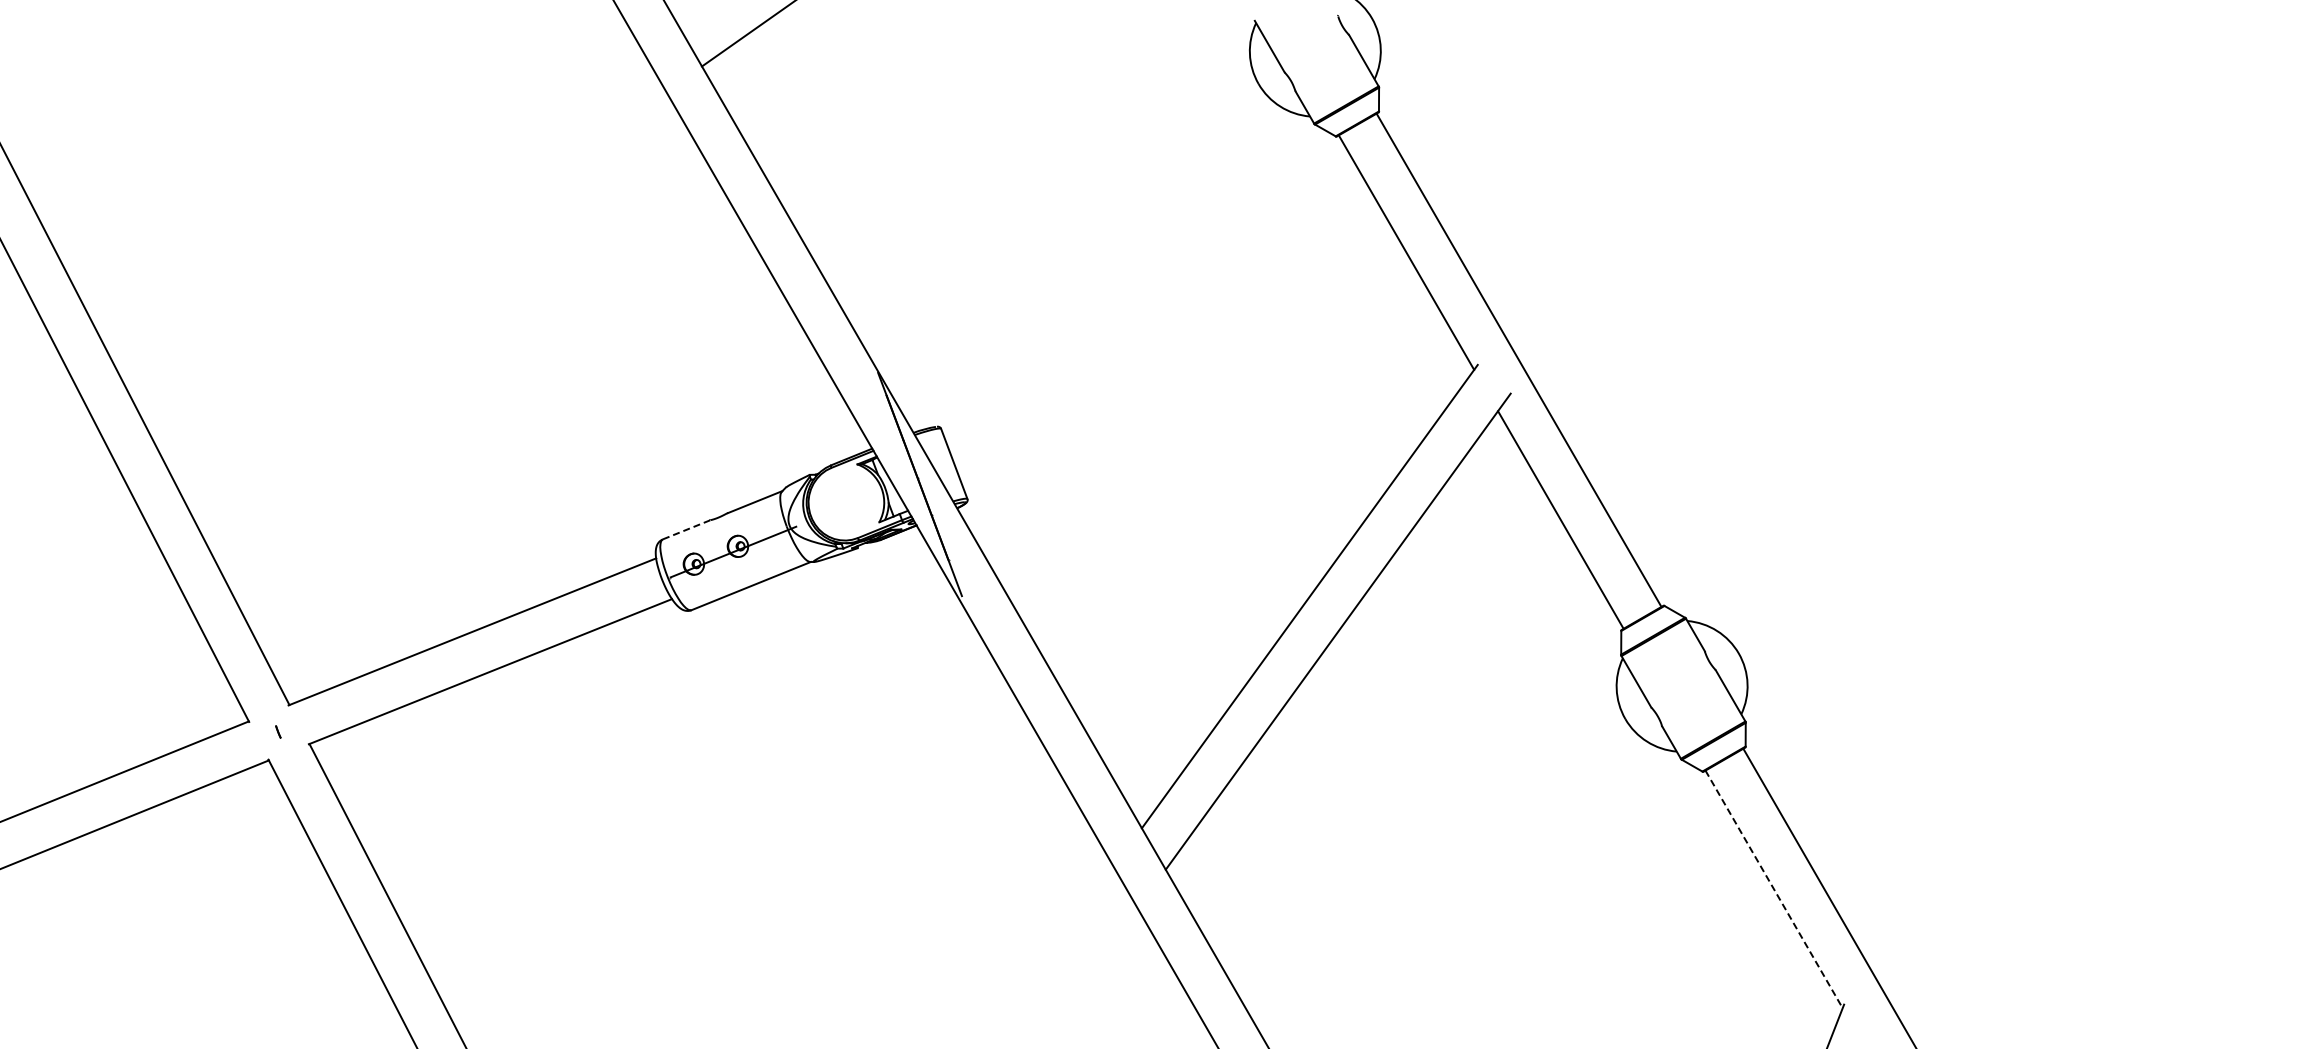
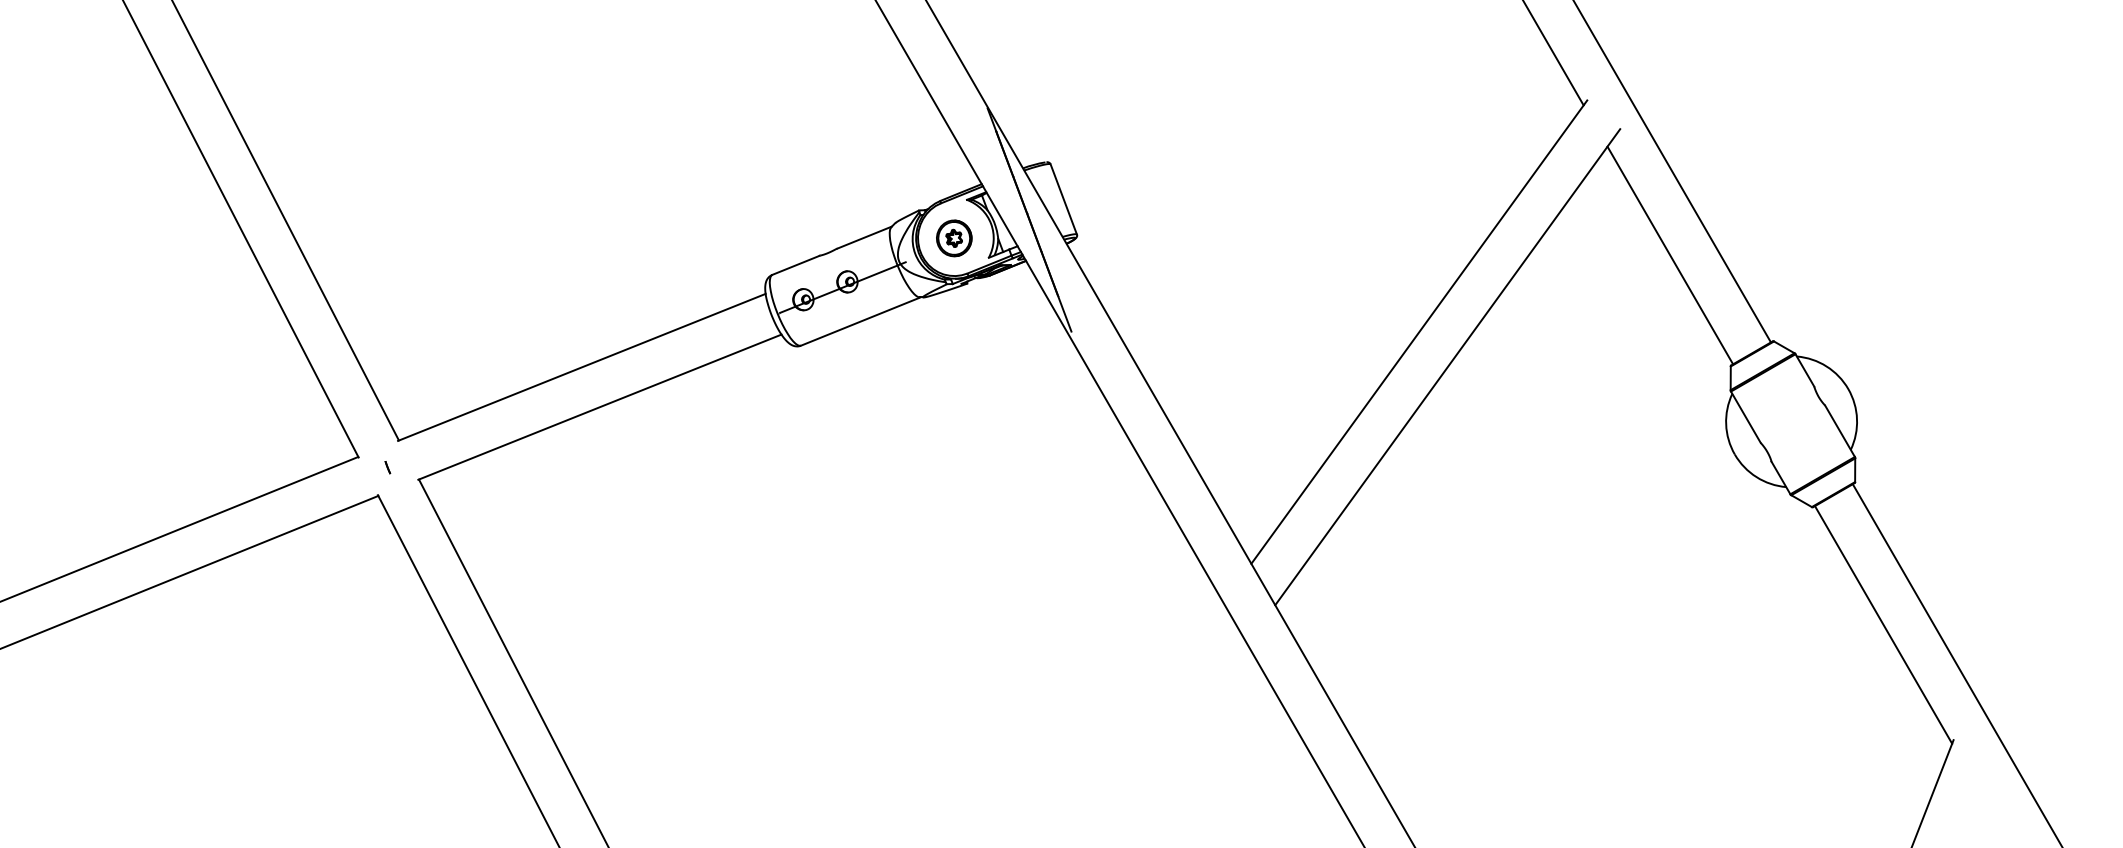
part: (844, 502) -> (953, 238), added
line: (686, 529) -> (795, 265), dashed -> solid
line: (1774, 889) -> (1883, 625), dashed -> solid

